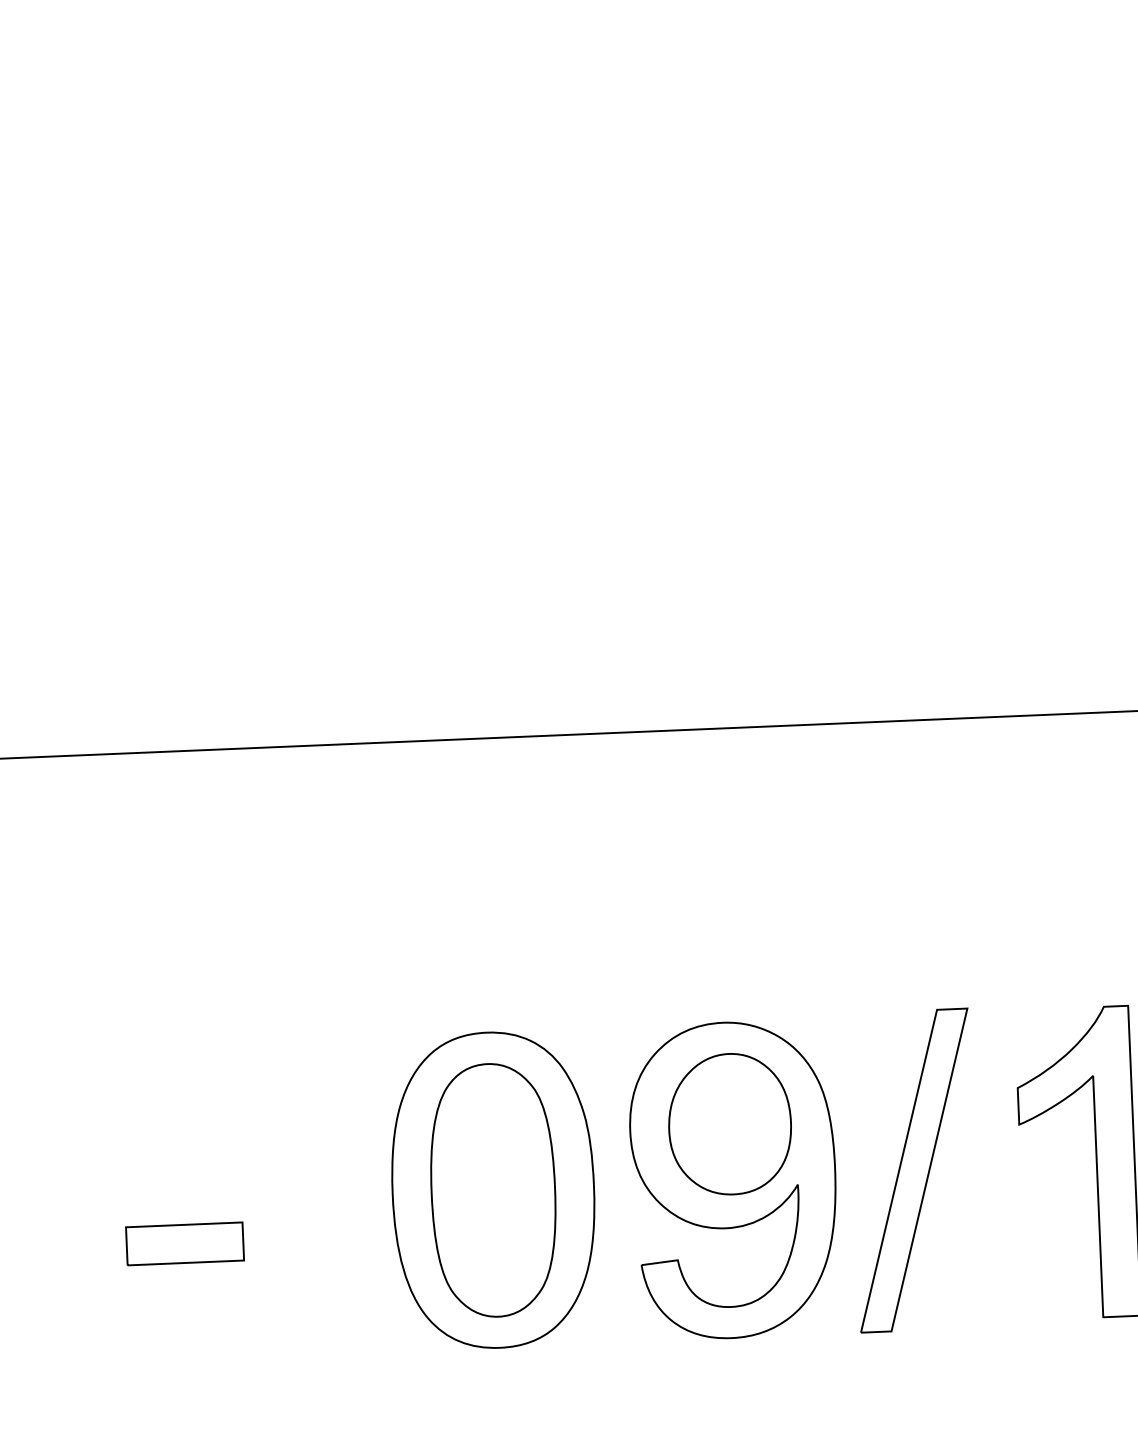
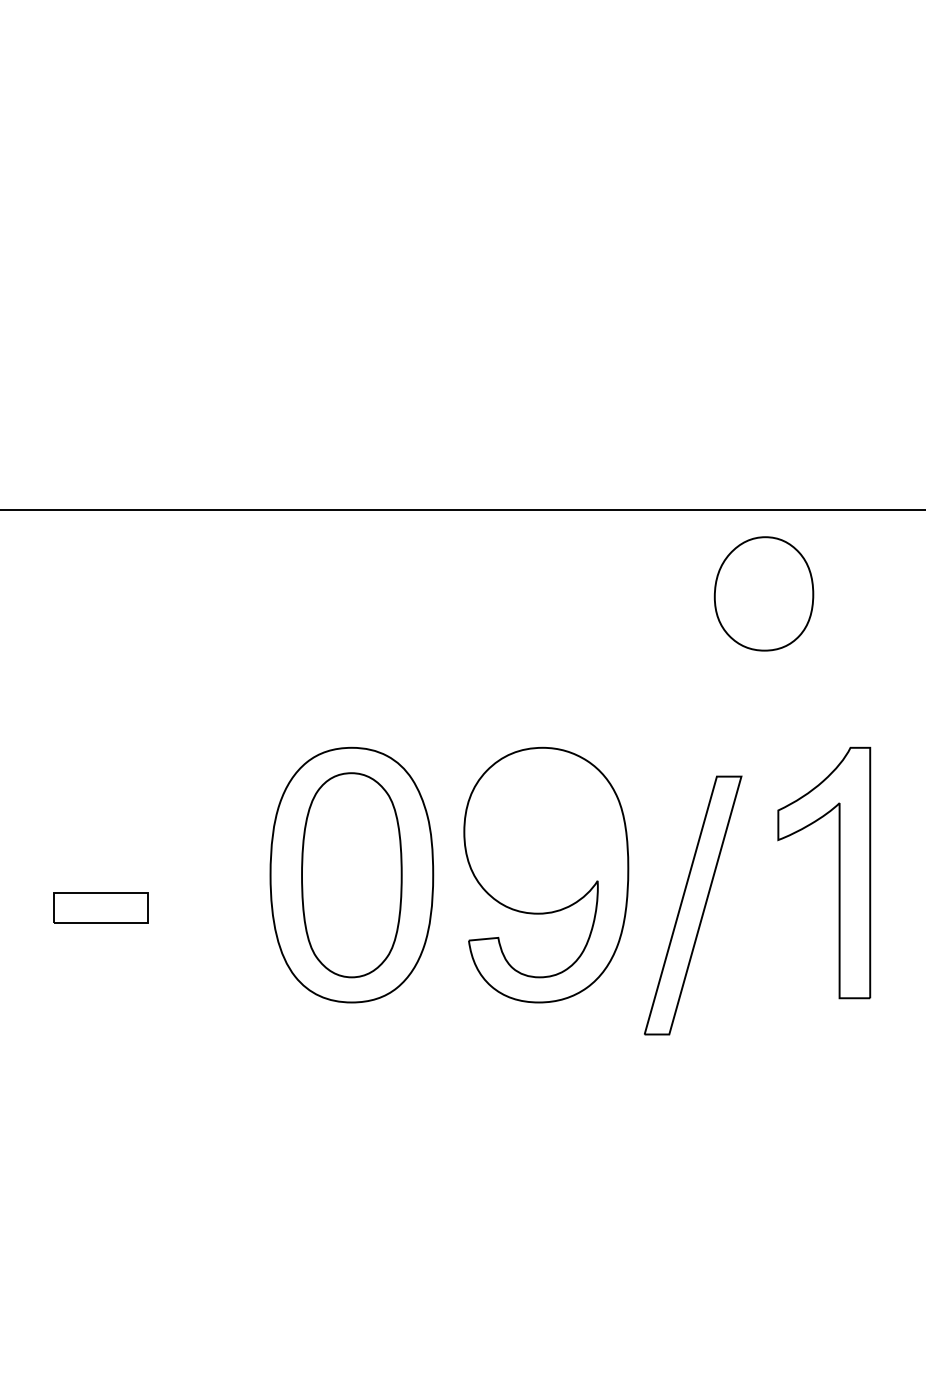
part: (729, 1123) -> (763, 593), moved
part: (914, 1170) -> (693, 905), moved

